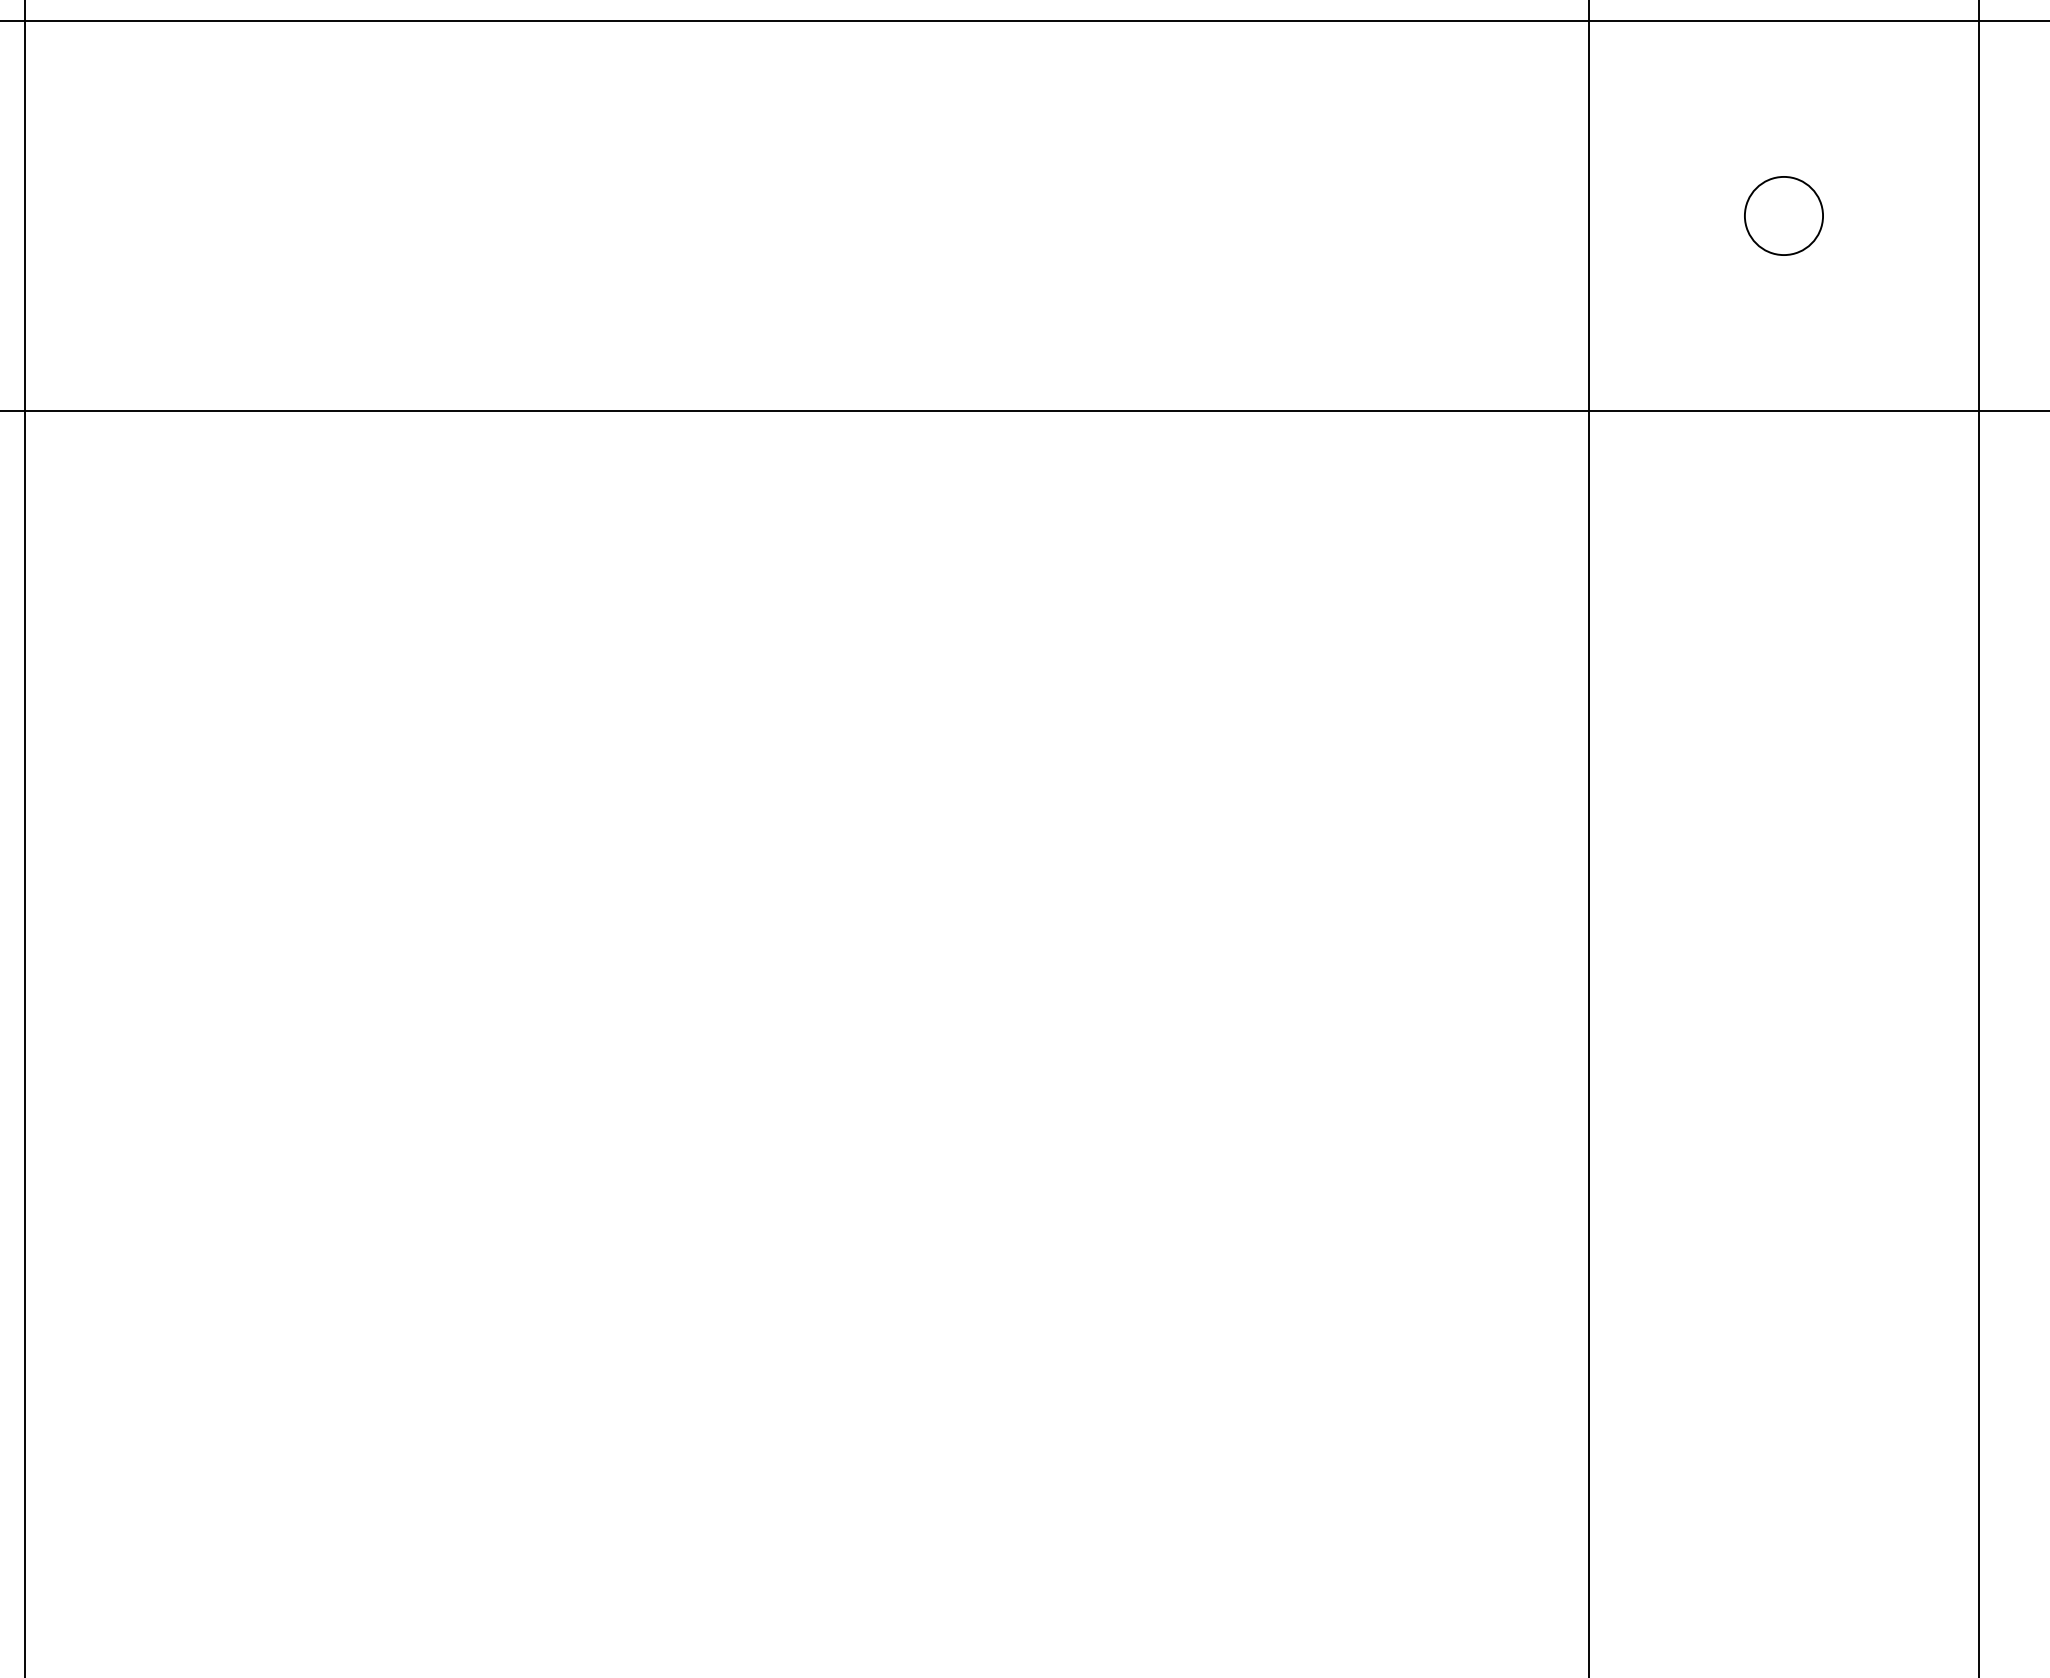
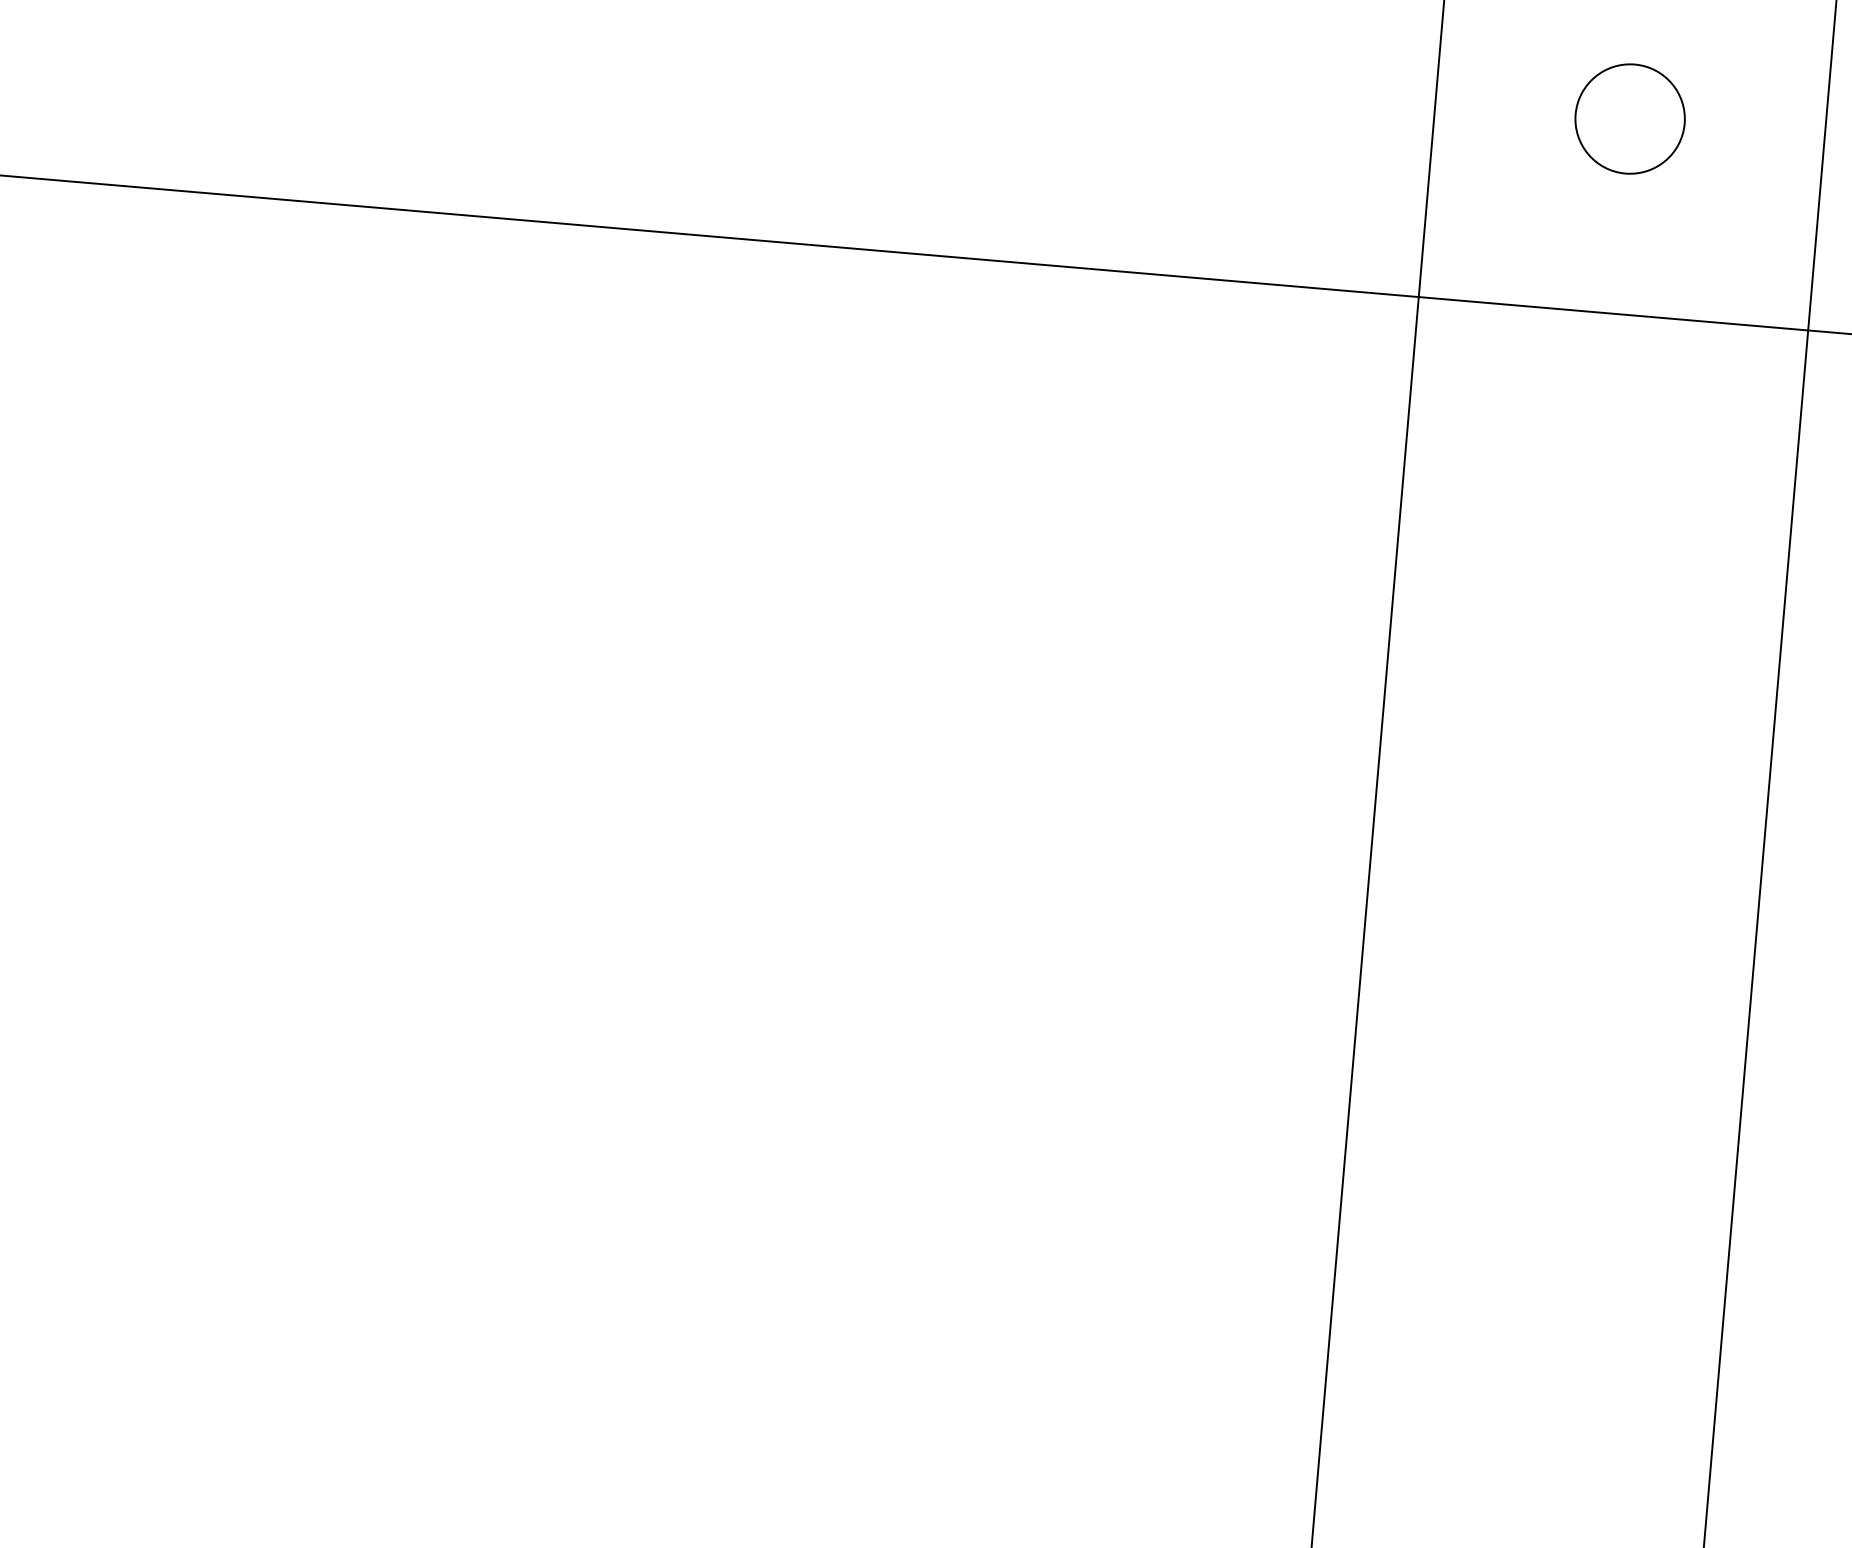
circle: (1783, 215) -> (1629, 118), size x1.4

